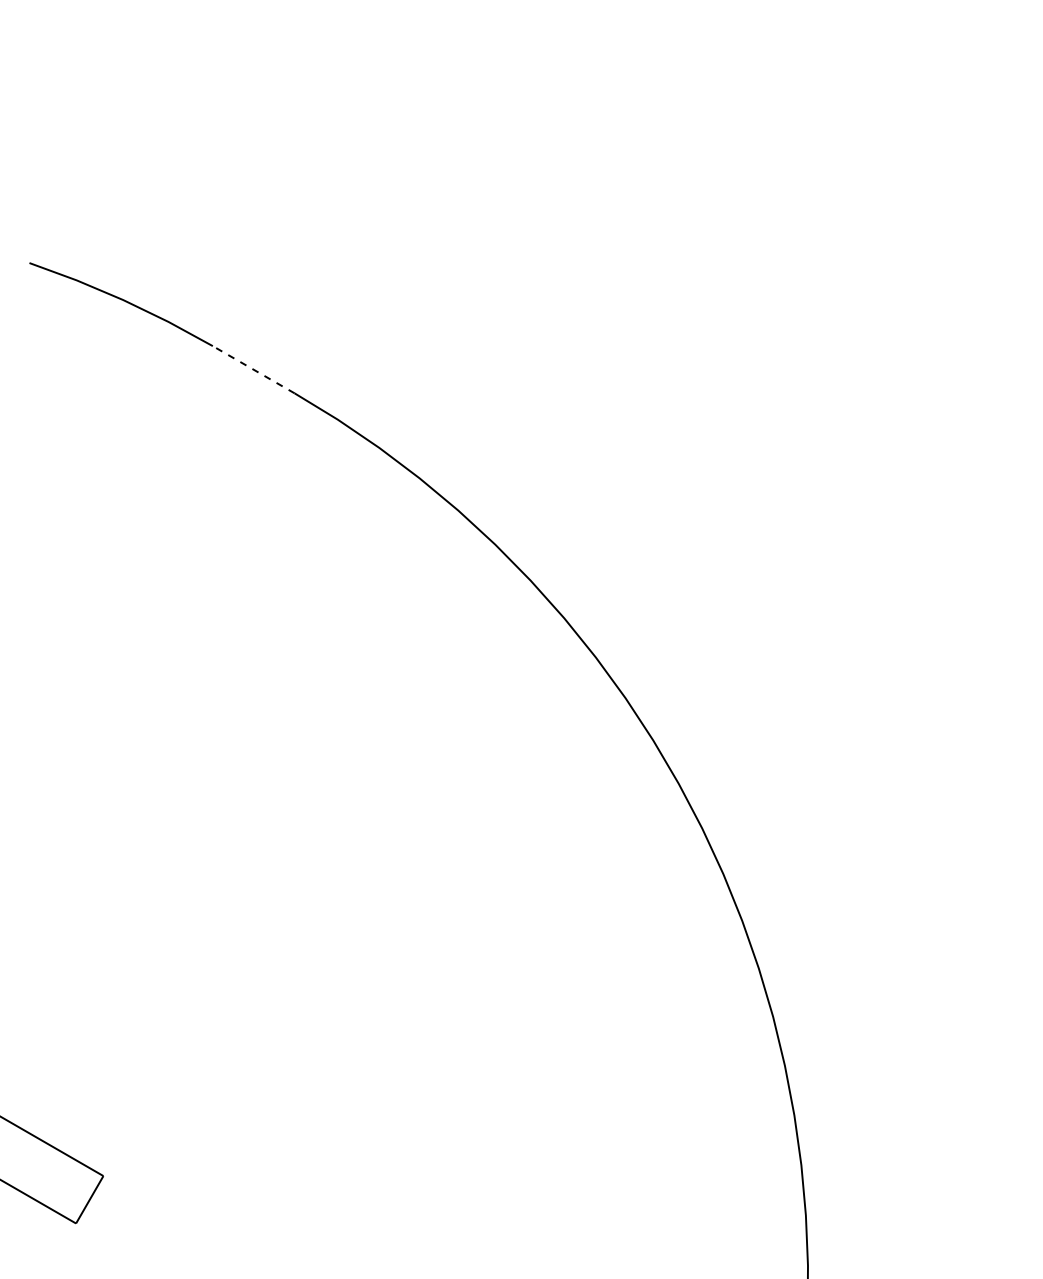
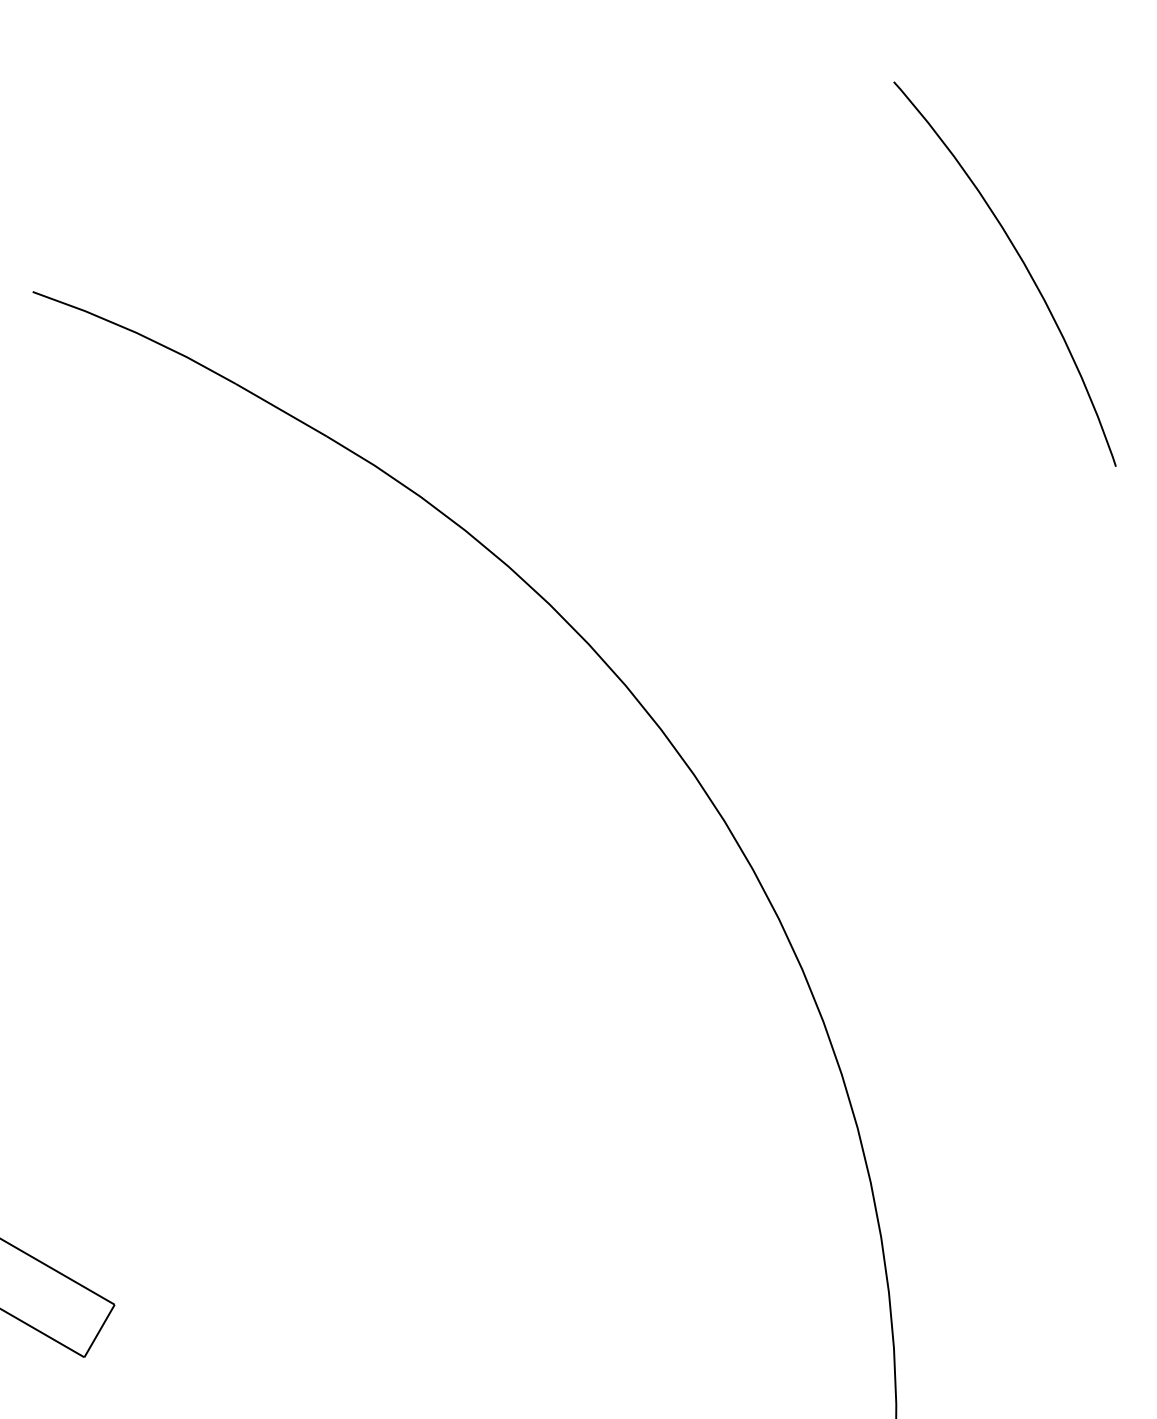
curve: (922, 238) -> (1023, 264), added
line: (253, 369) -> (281, 409), dashed -> solid

